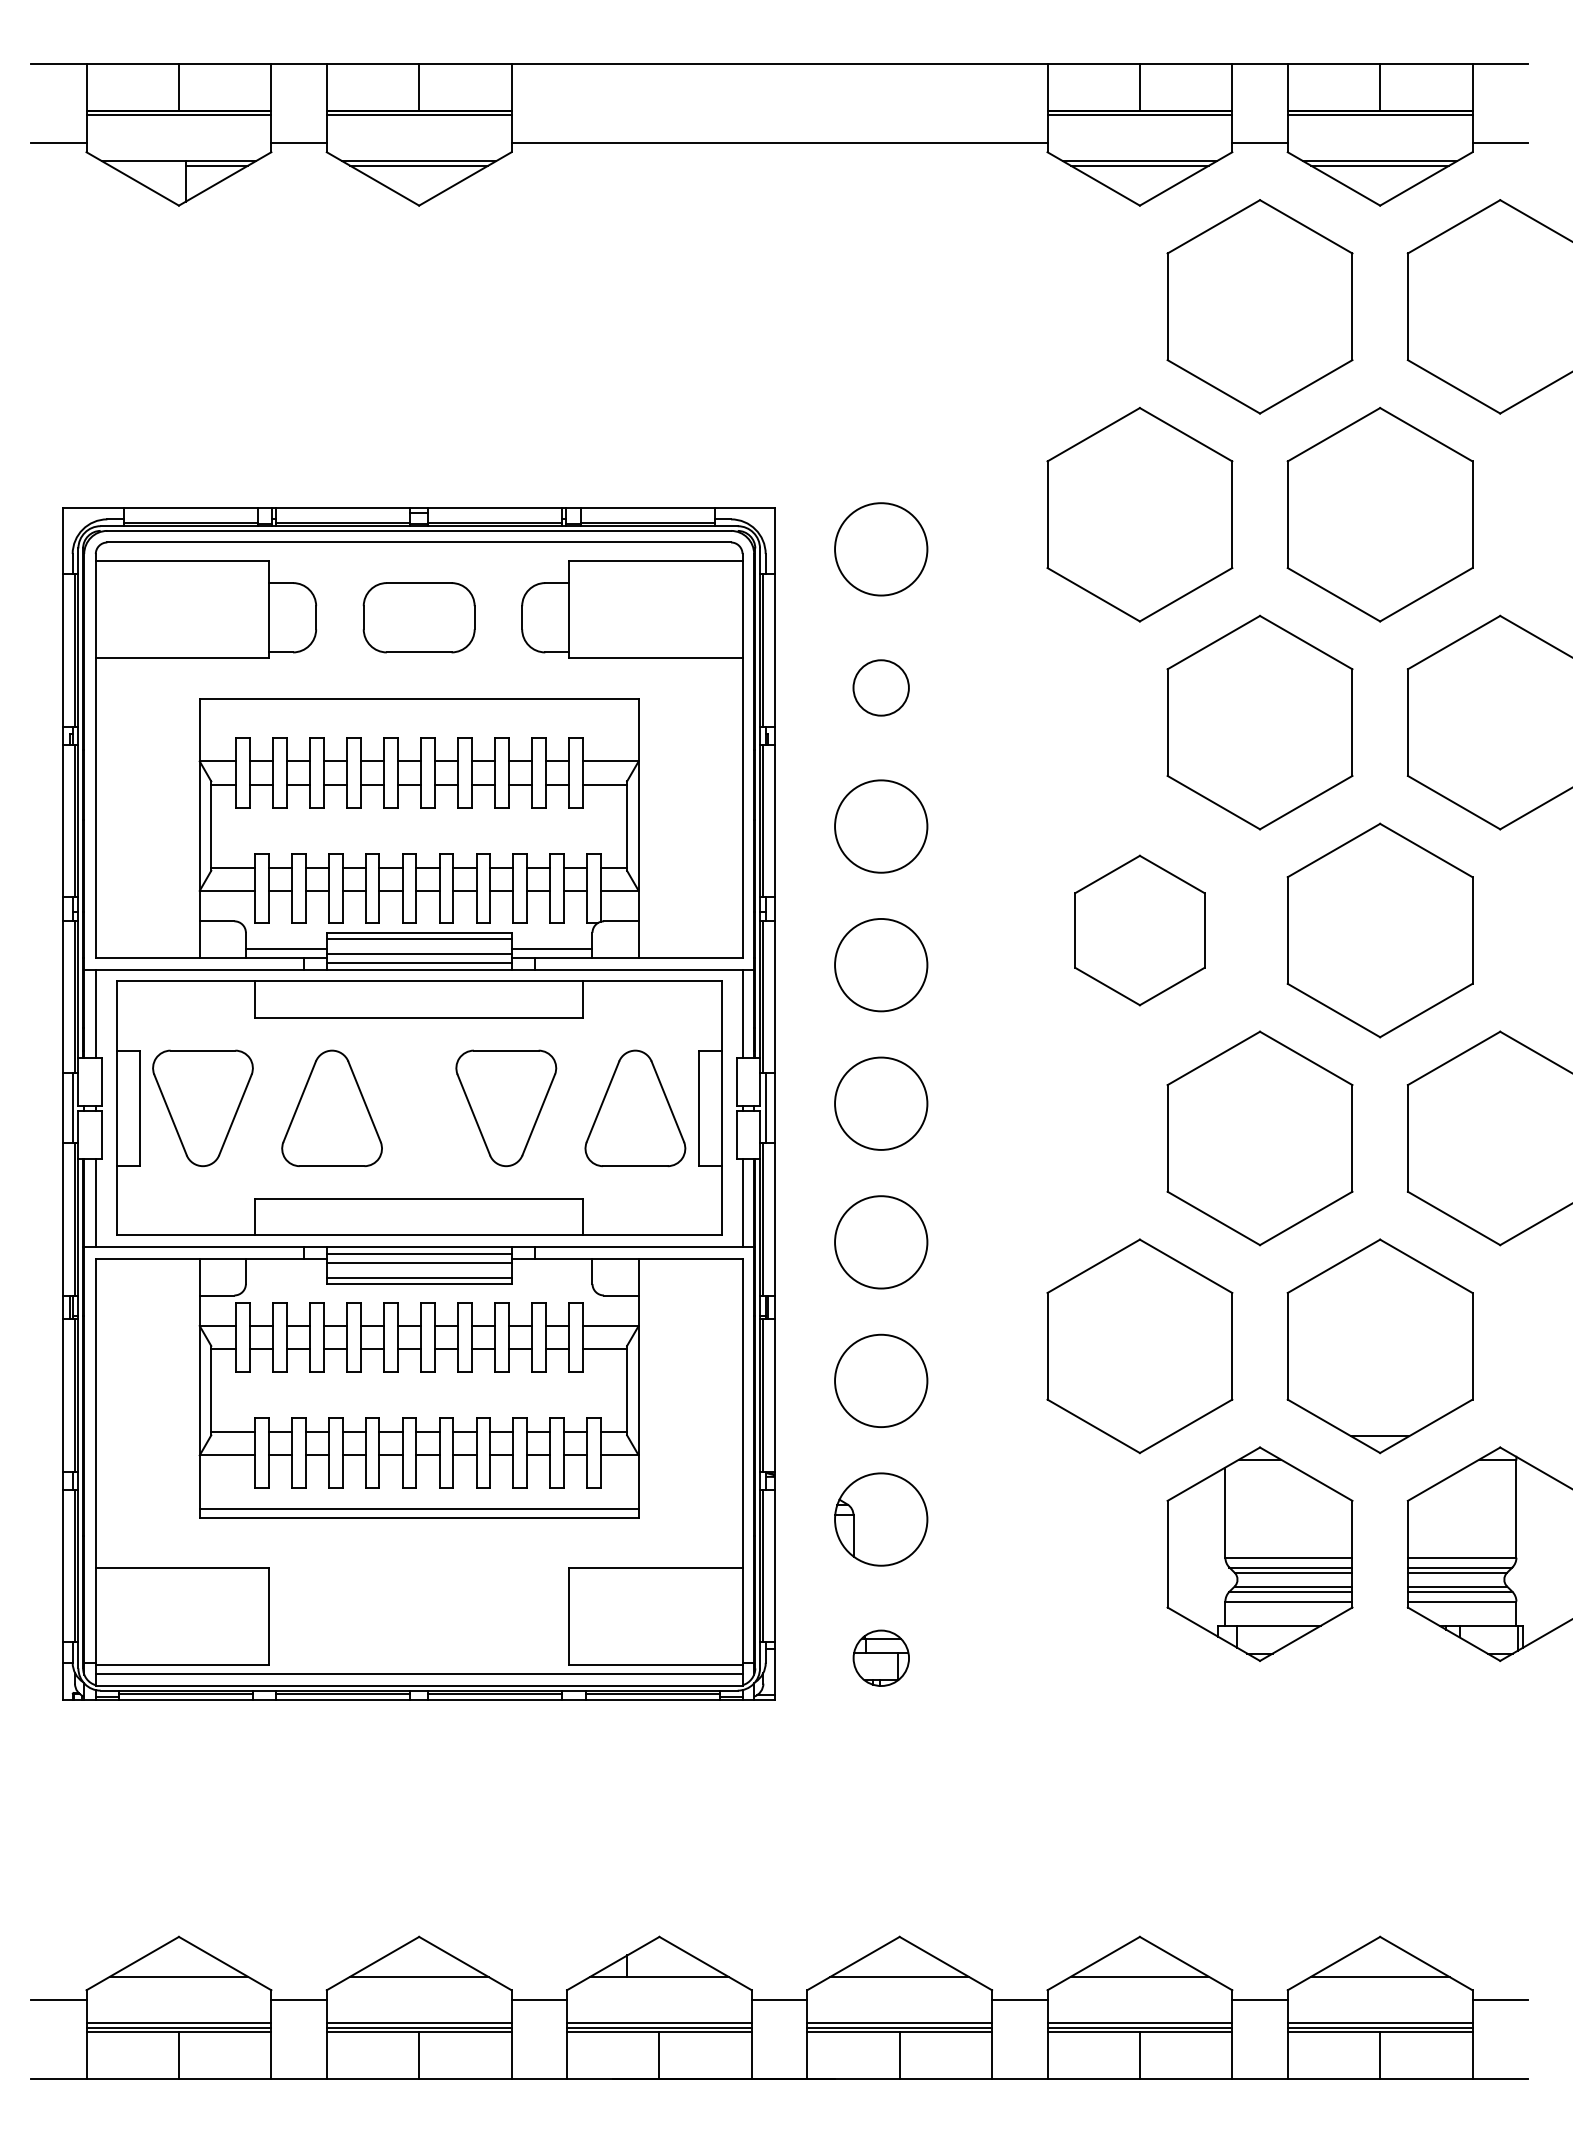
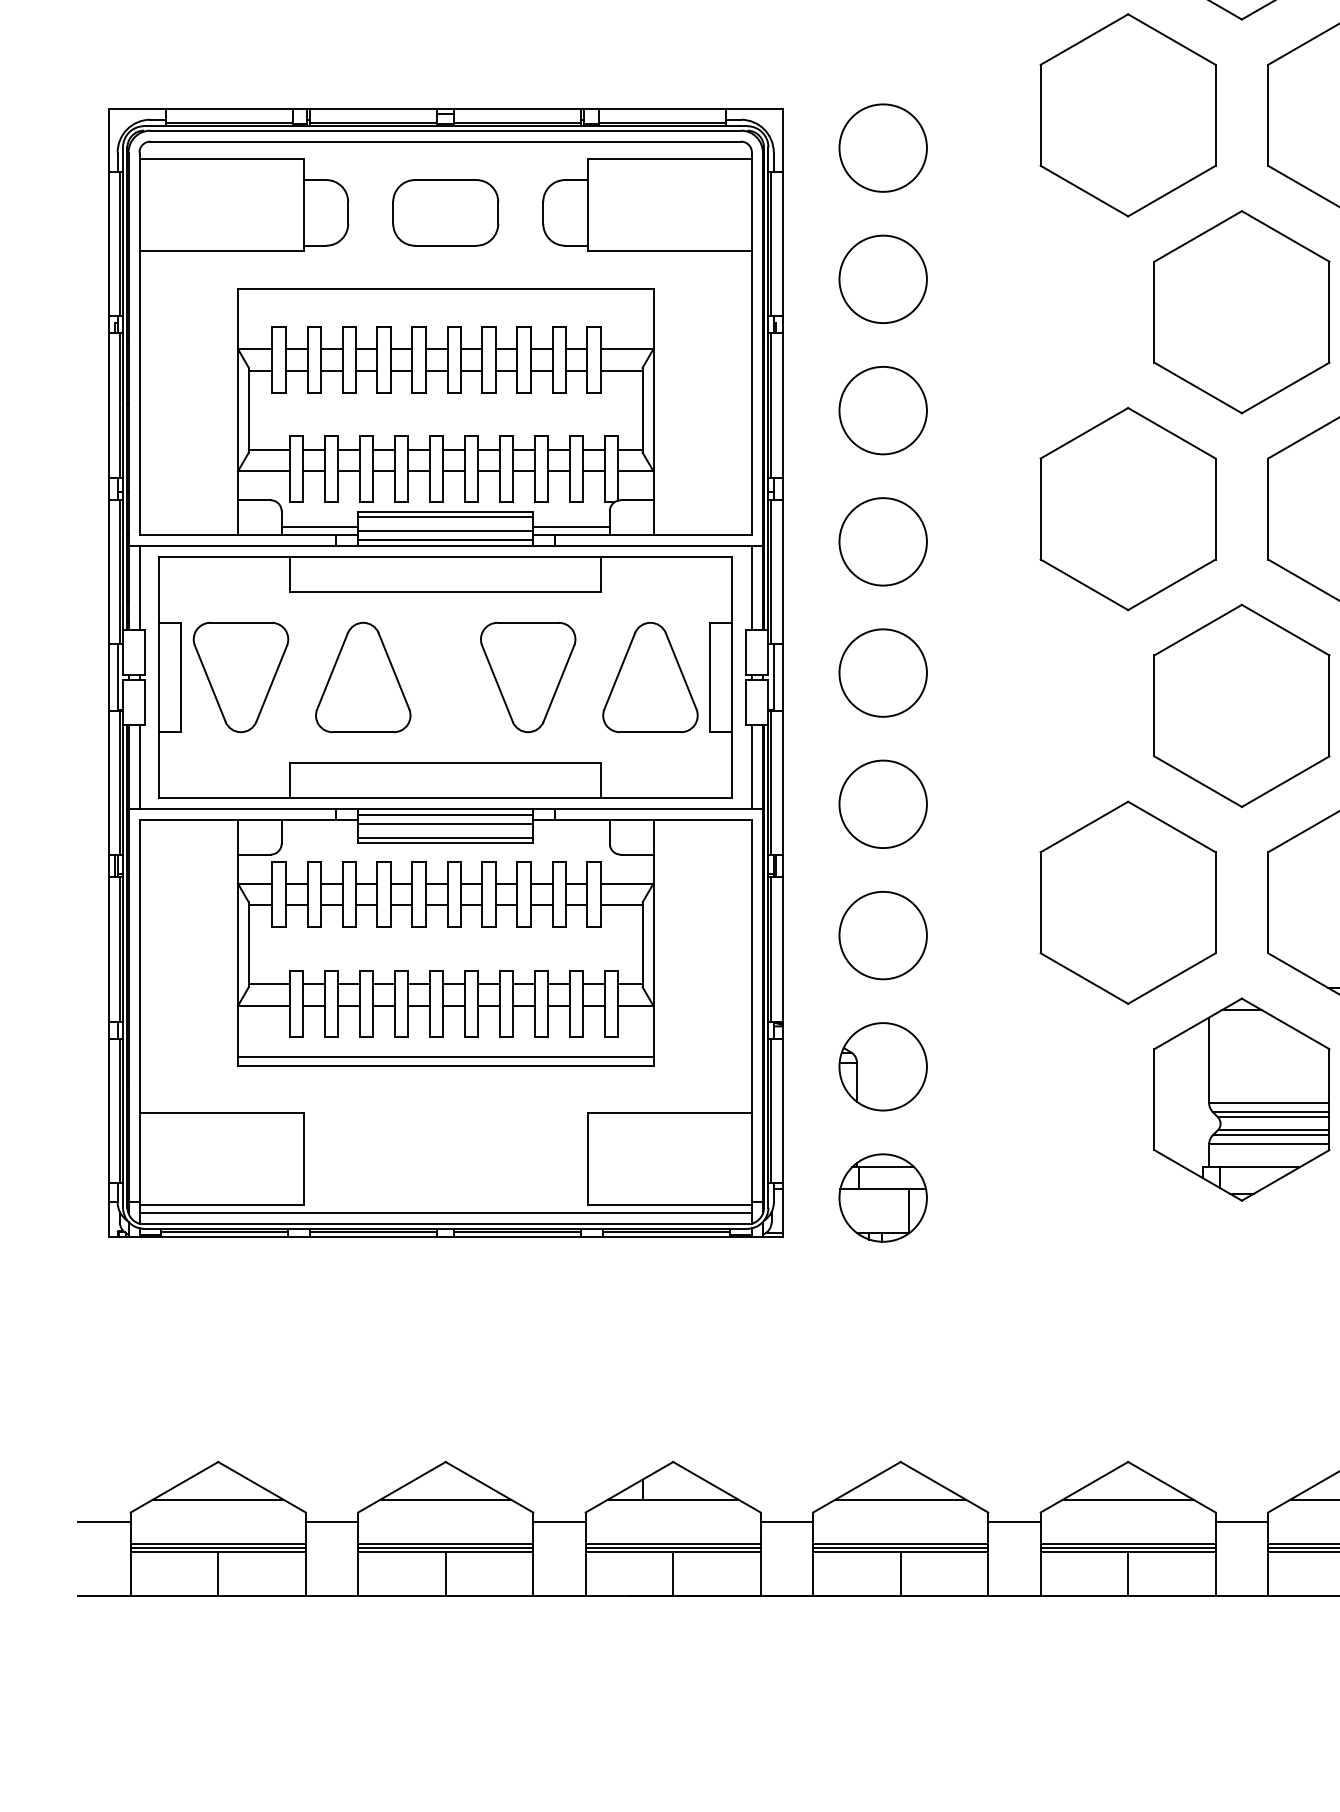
circle: (881, 687) -> (883, 278), size x1.67
part: (1139, 930) -> (1127, 509), size x1.43
part: (881, 1658) -> (883, 1198), size x1.67

